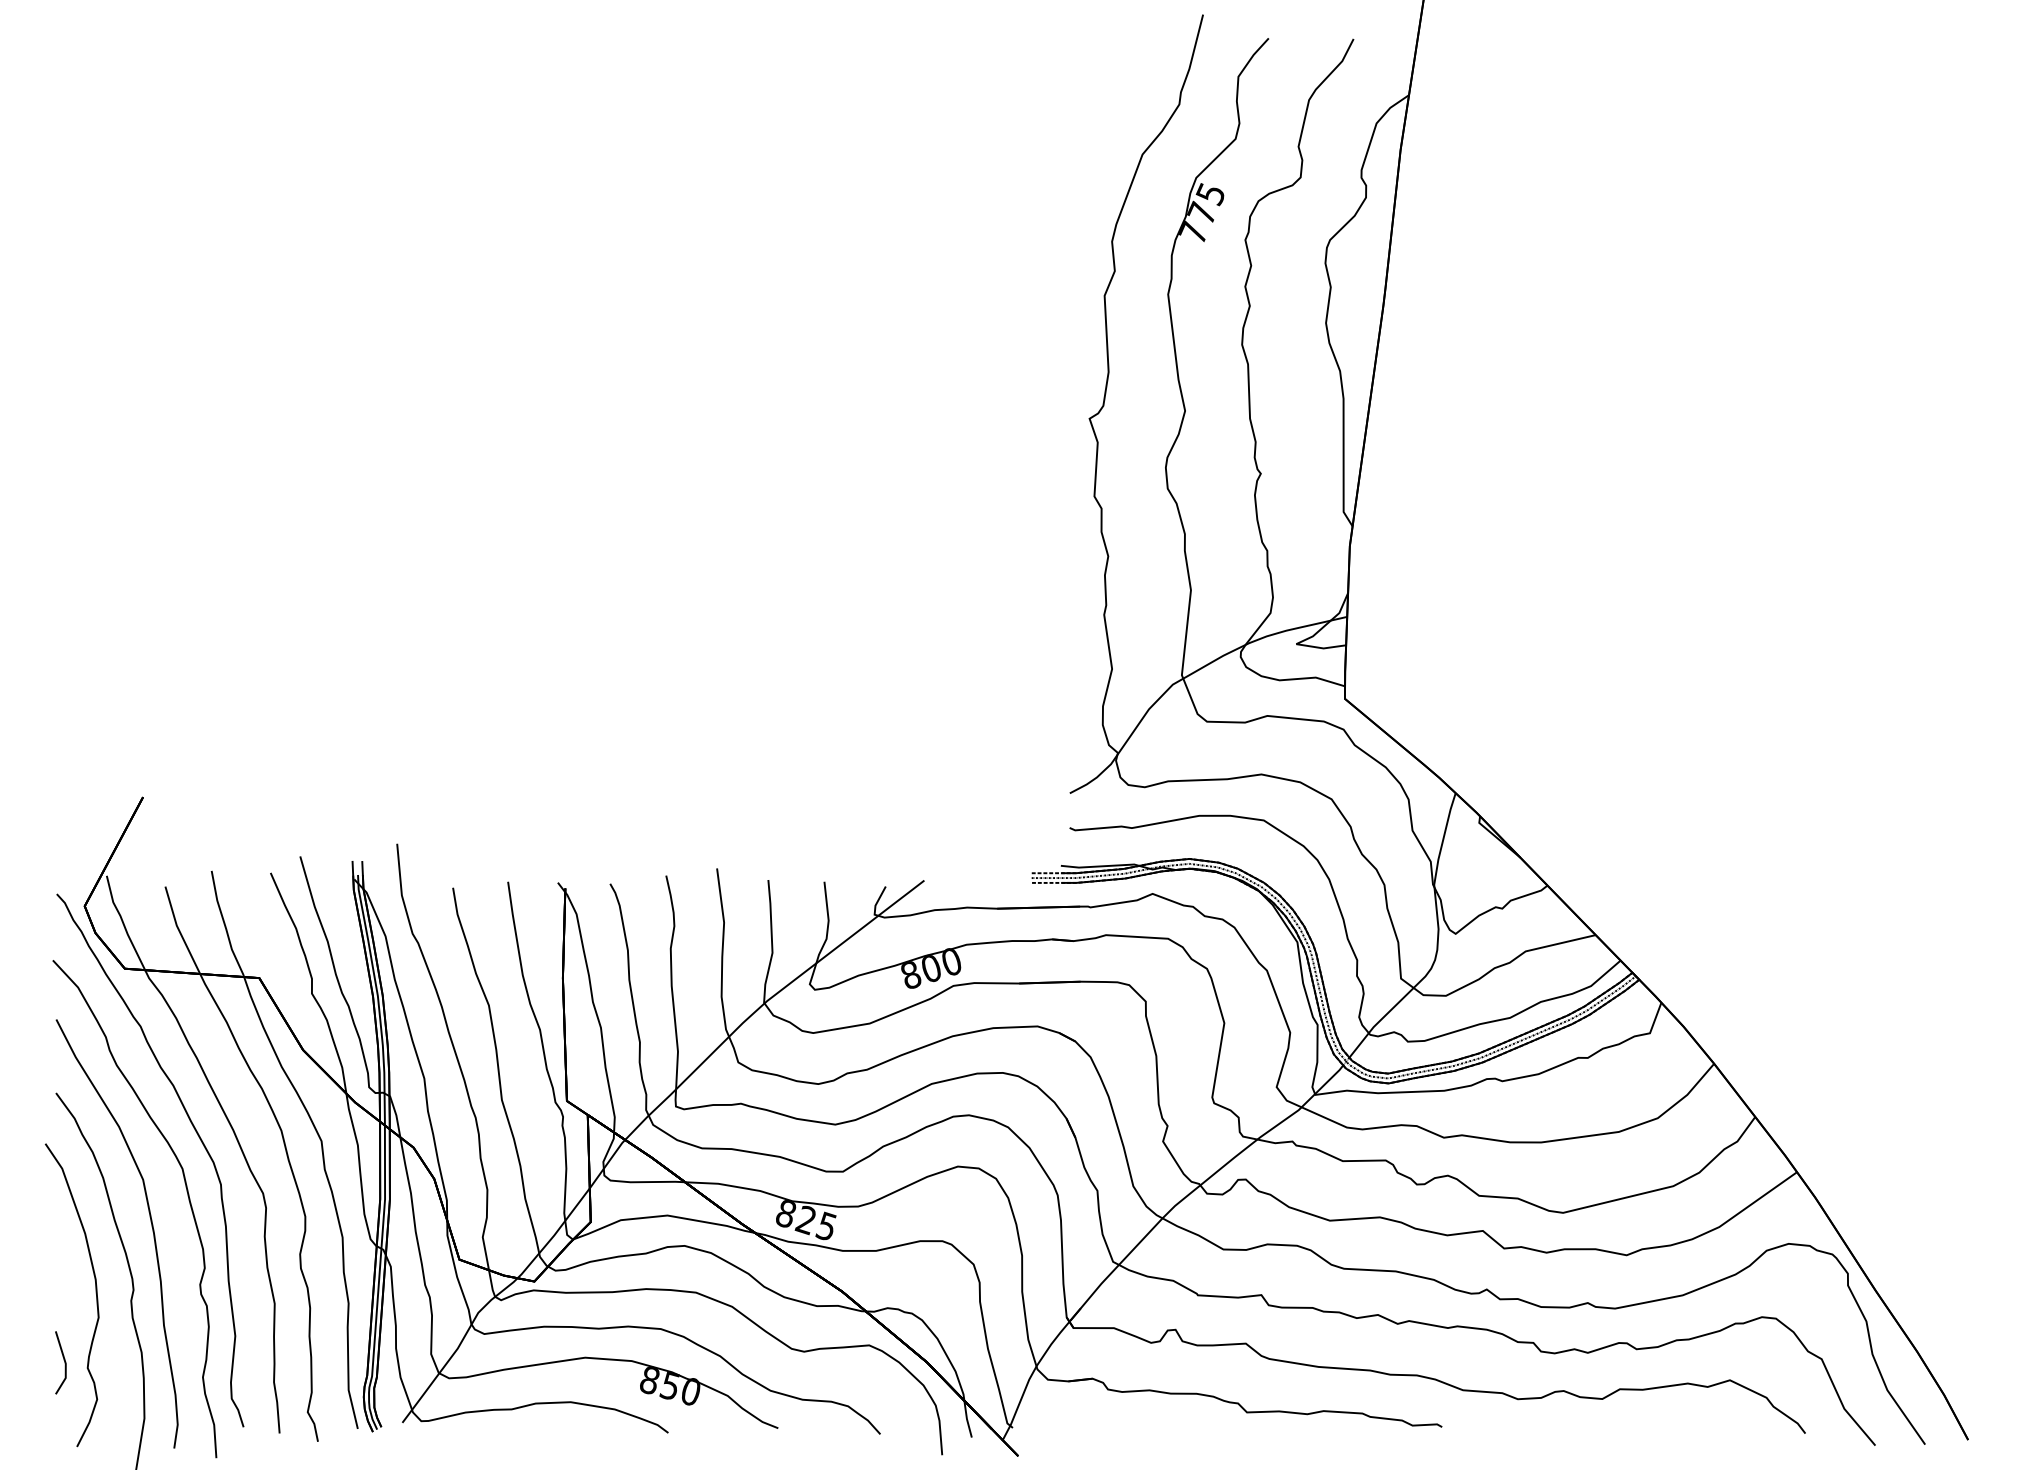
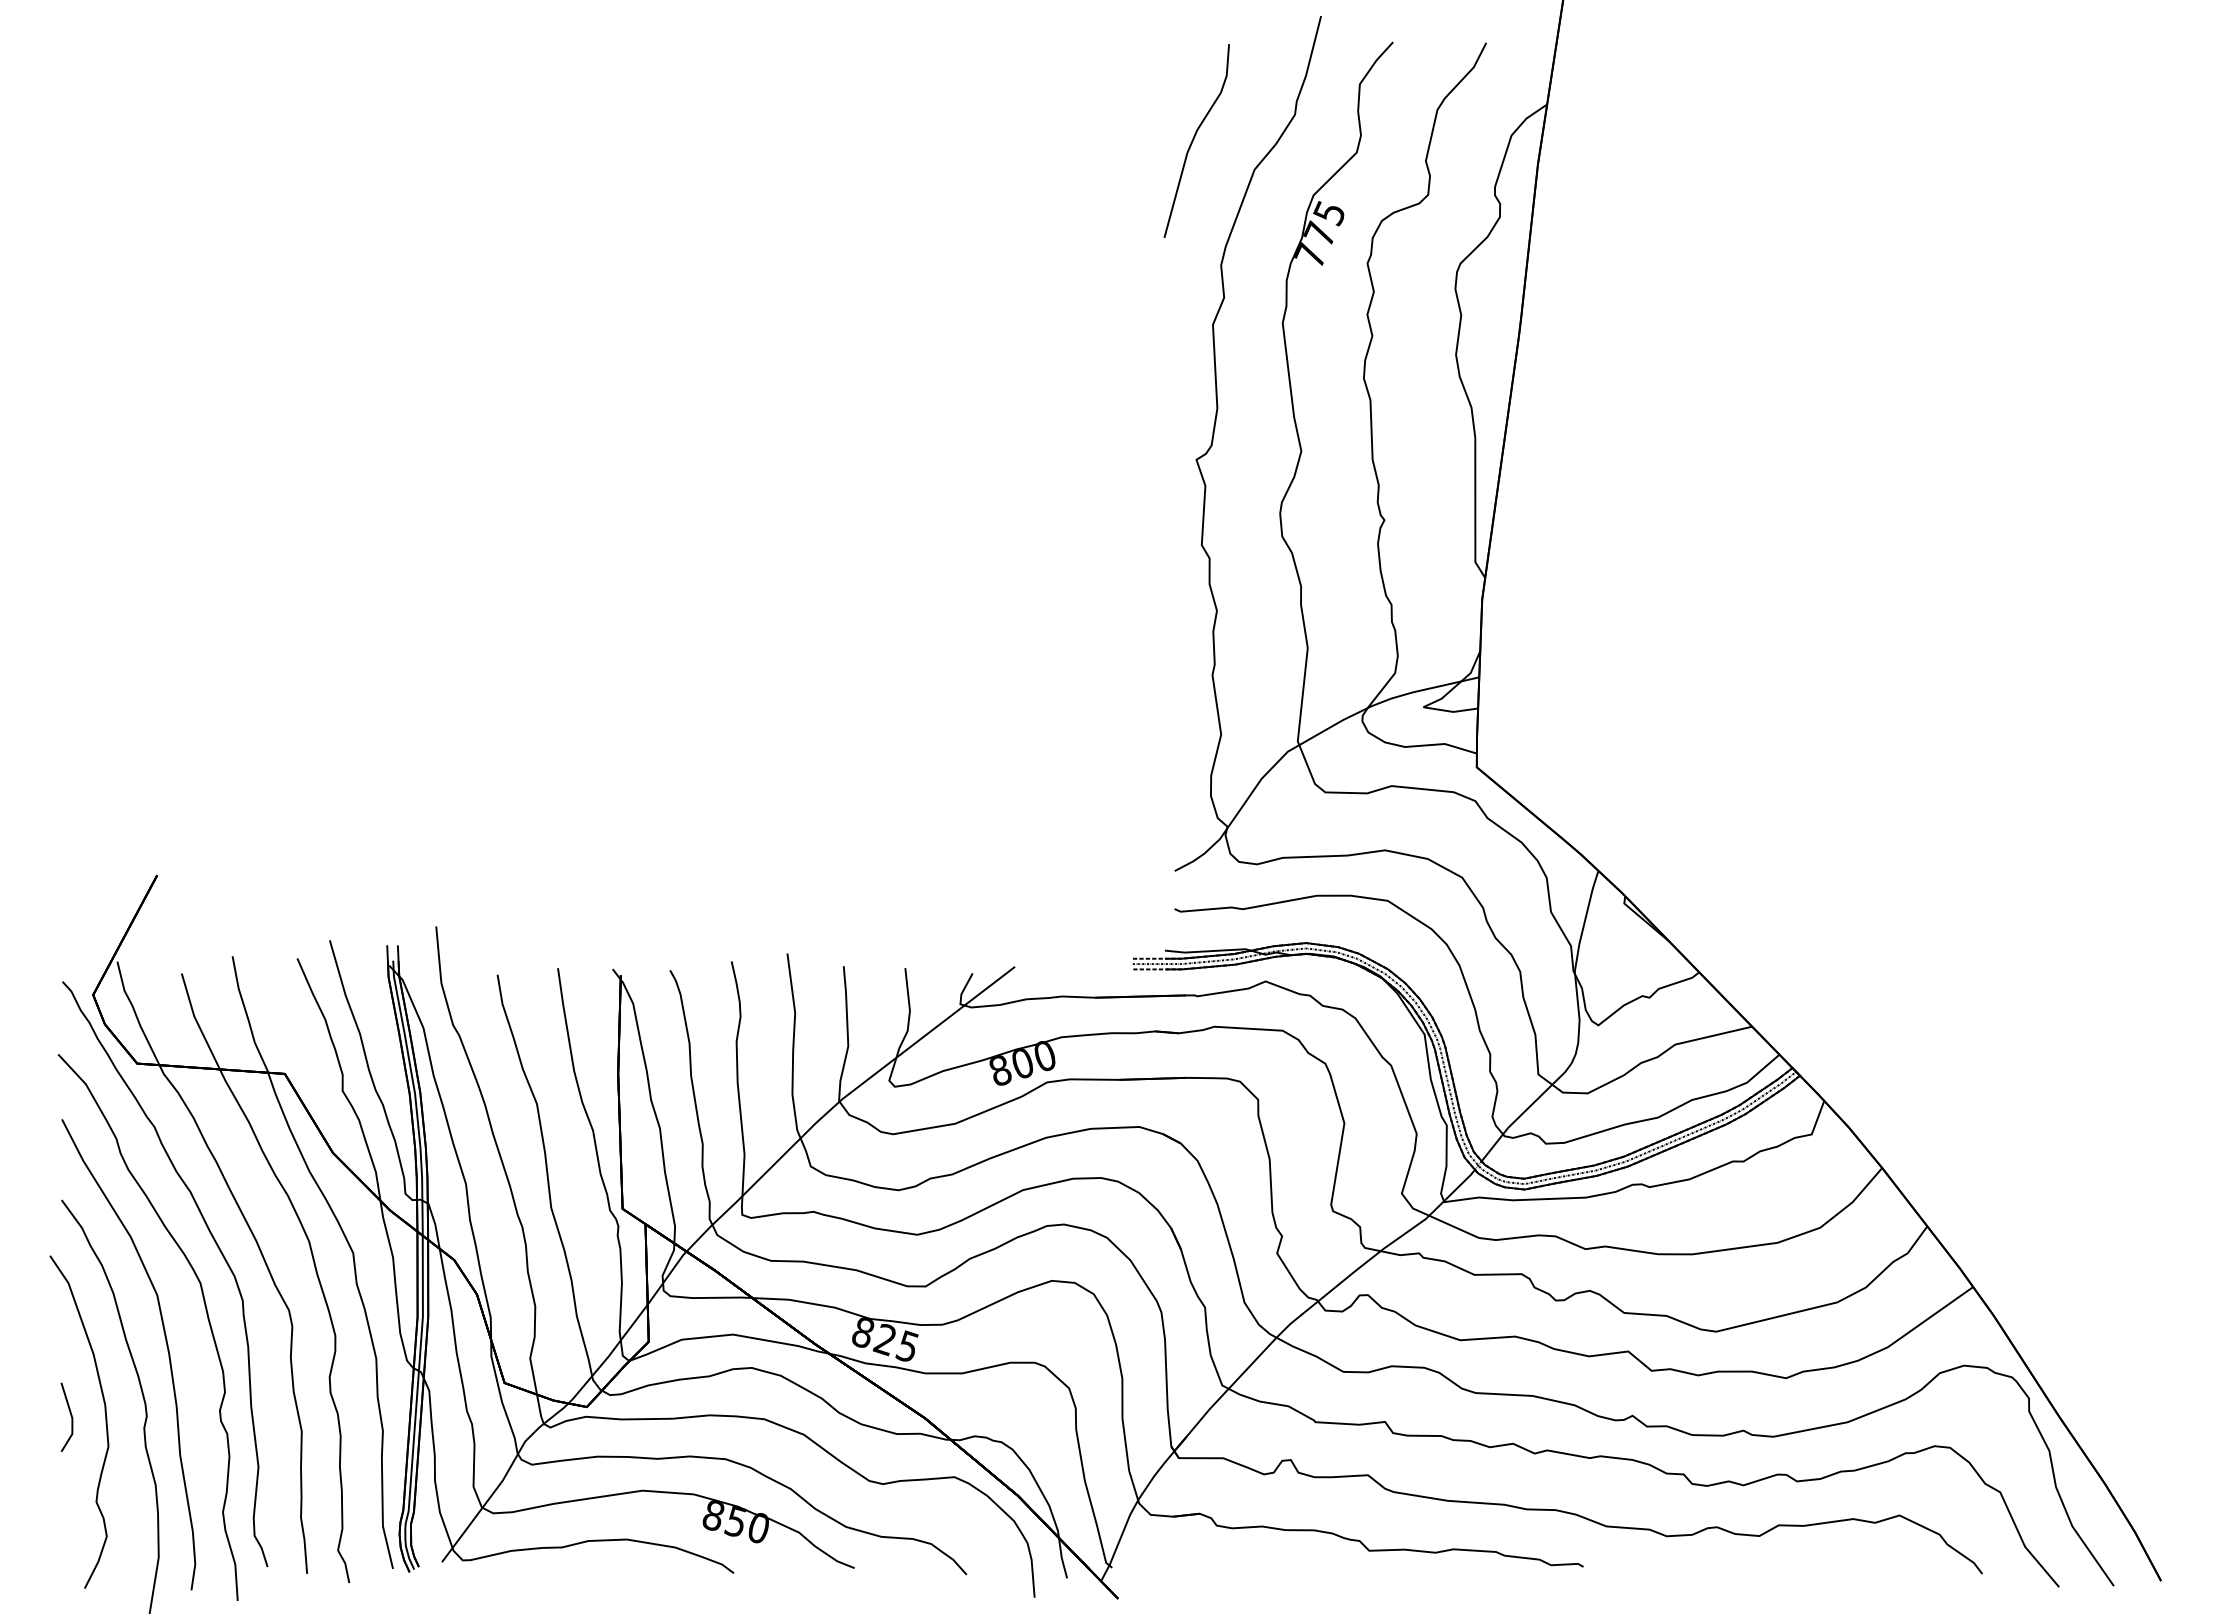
curve: (1087, 127) -> (1194, 139), added
part: (60, 1362) -> (66, 1416), moved

